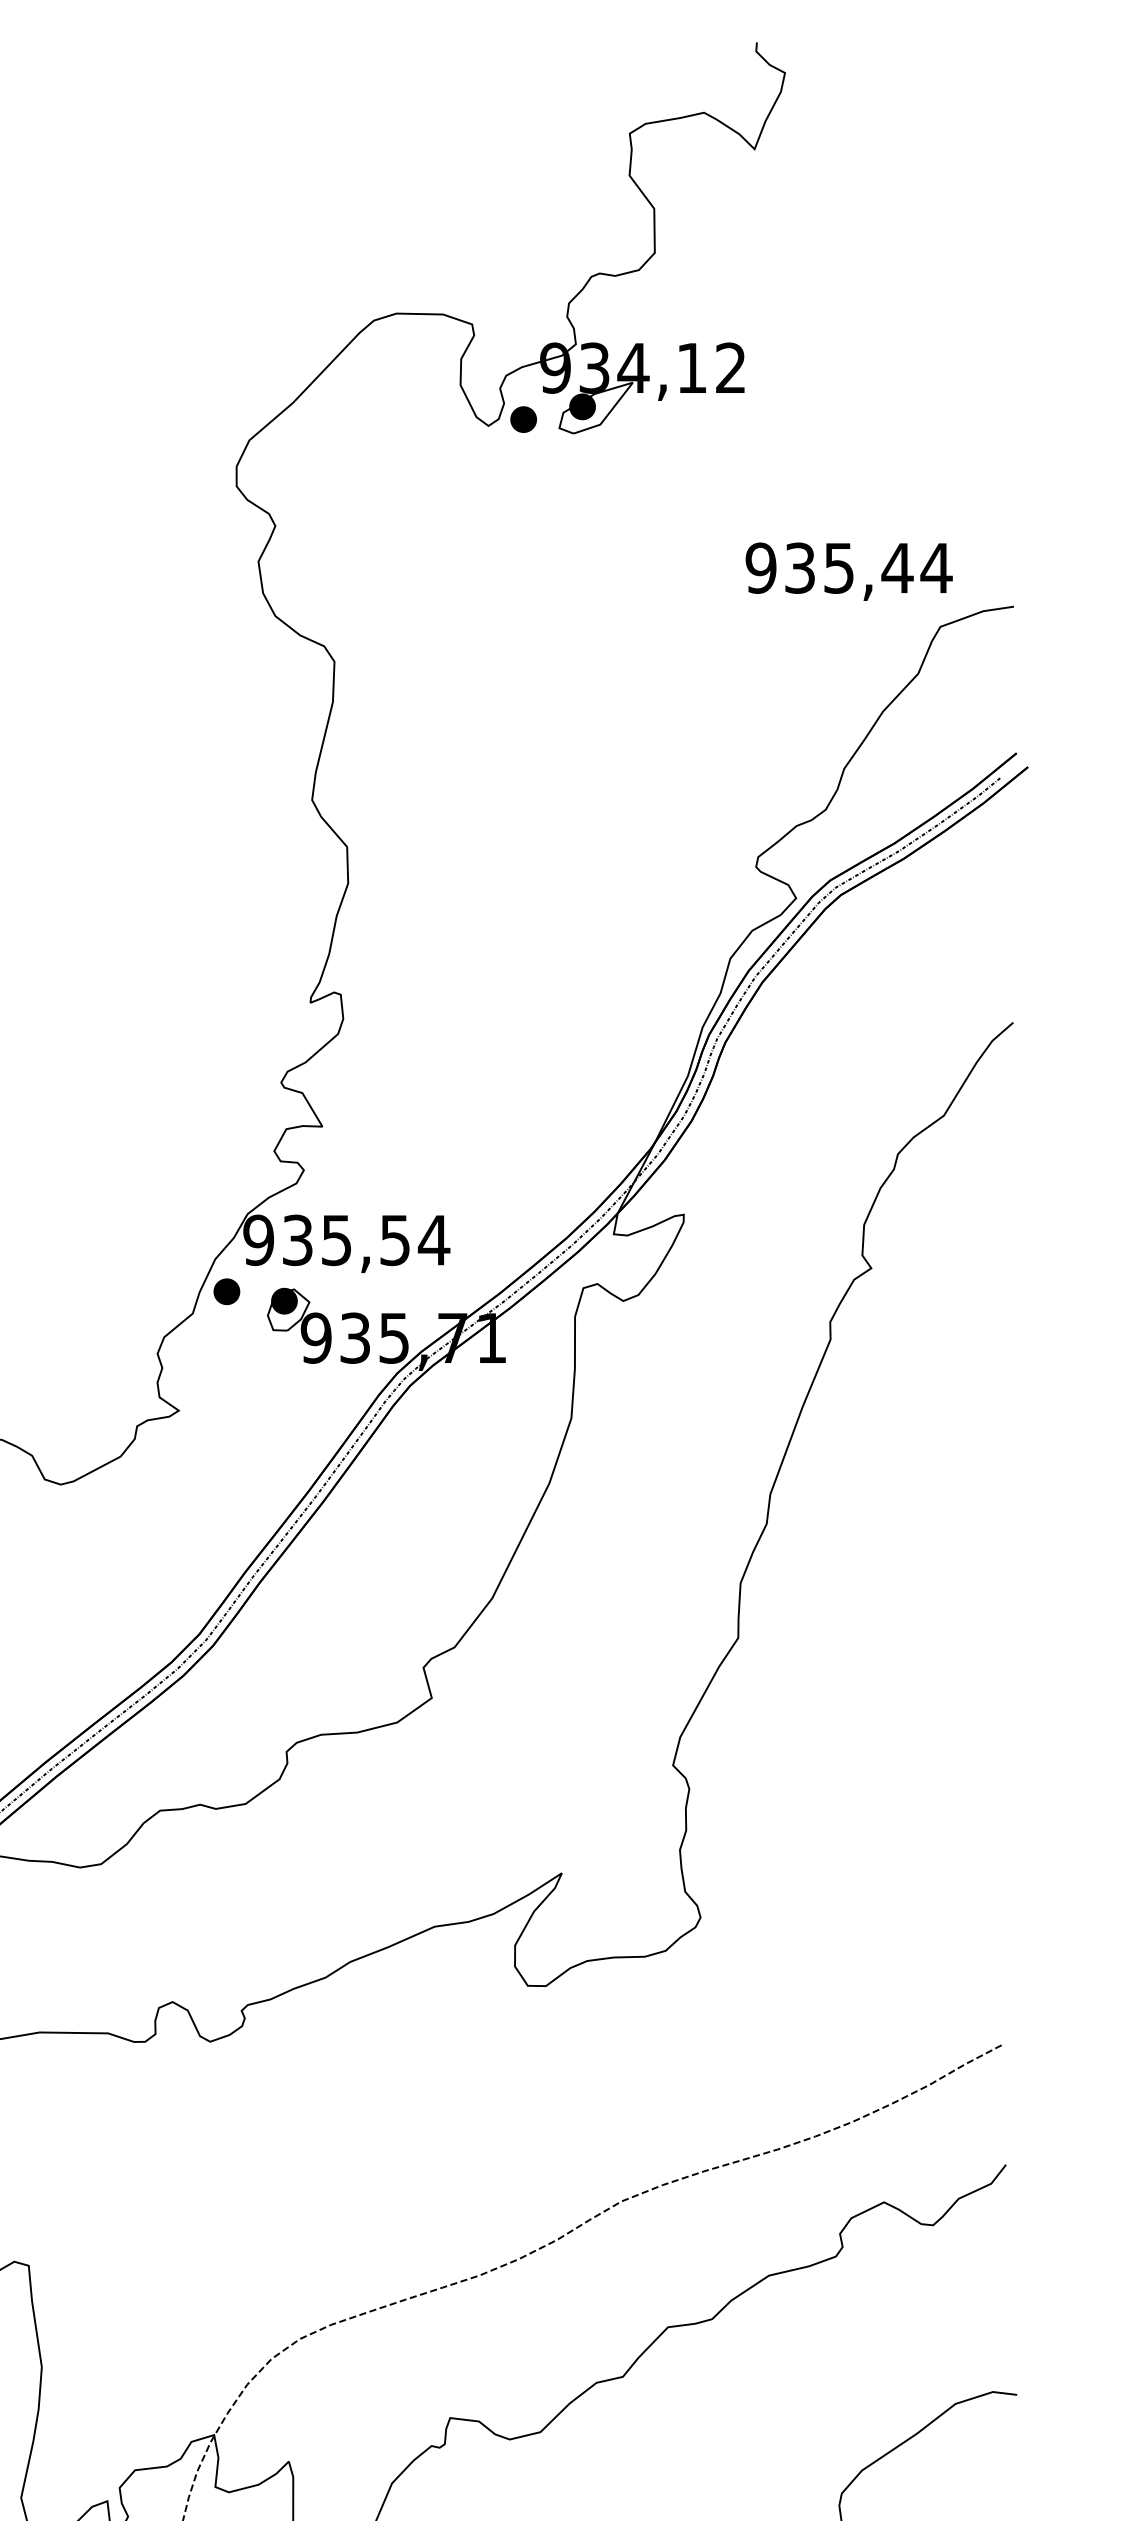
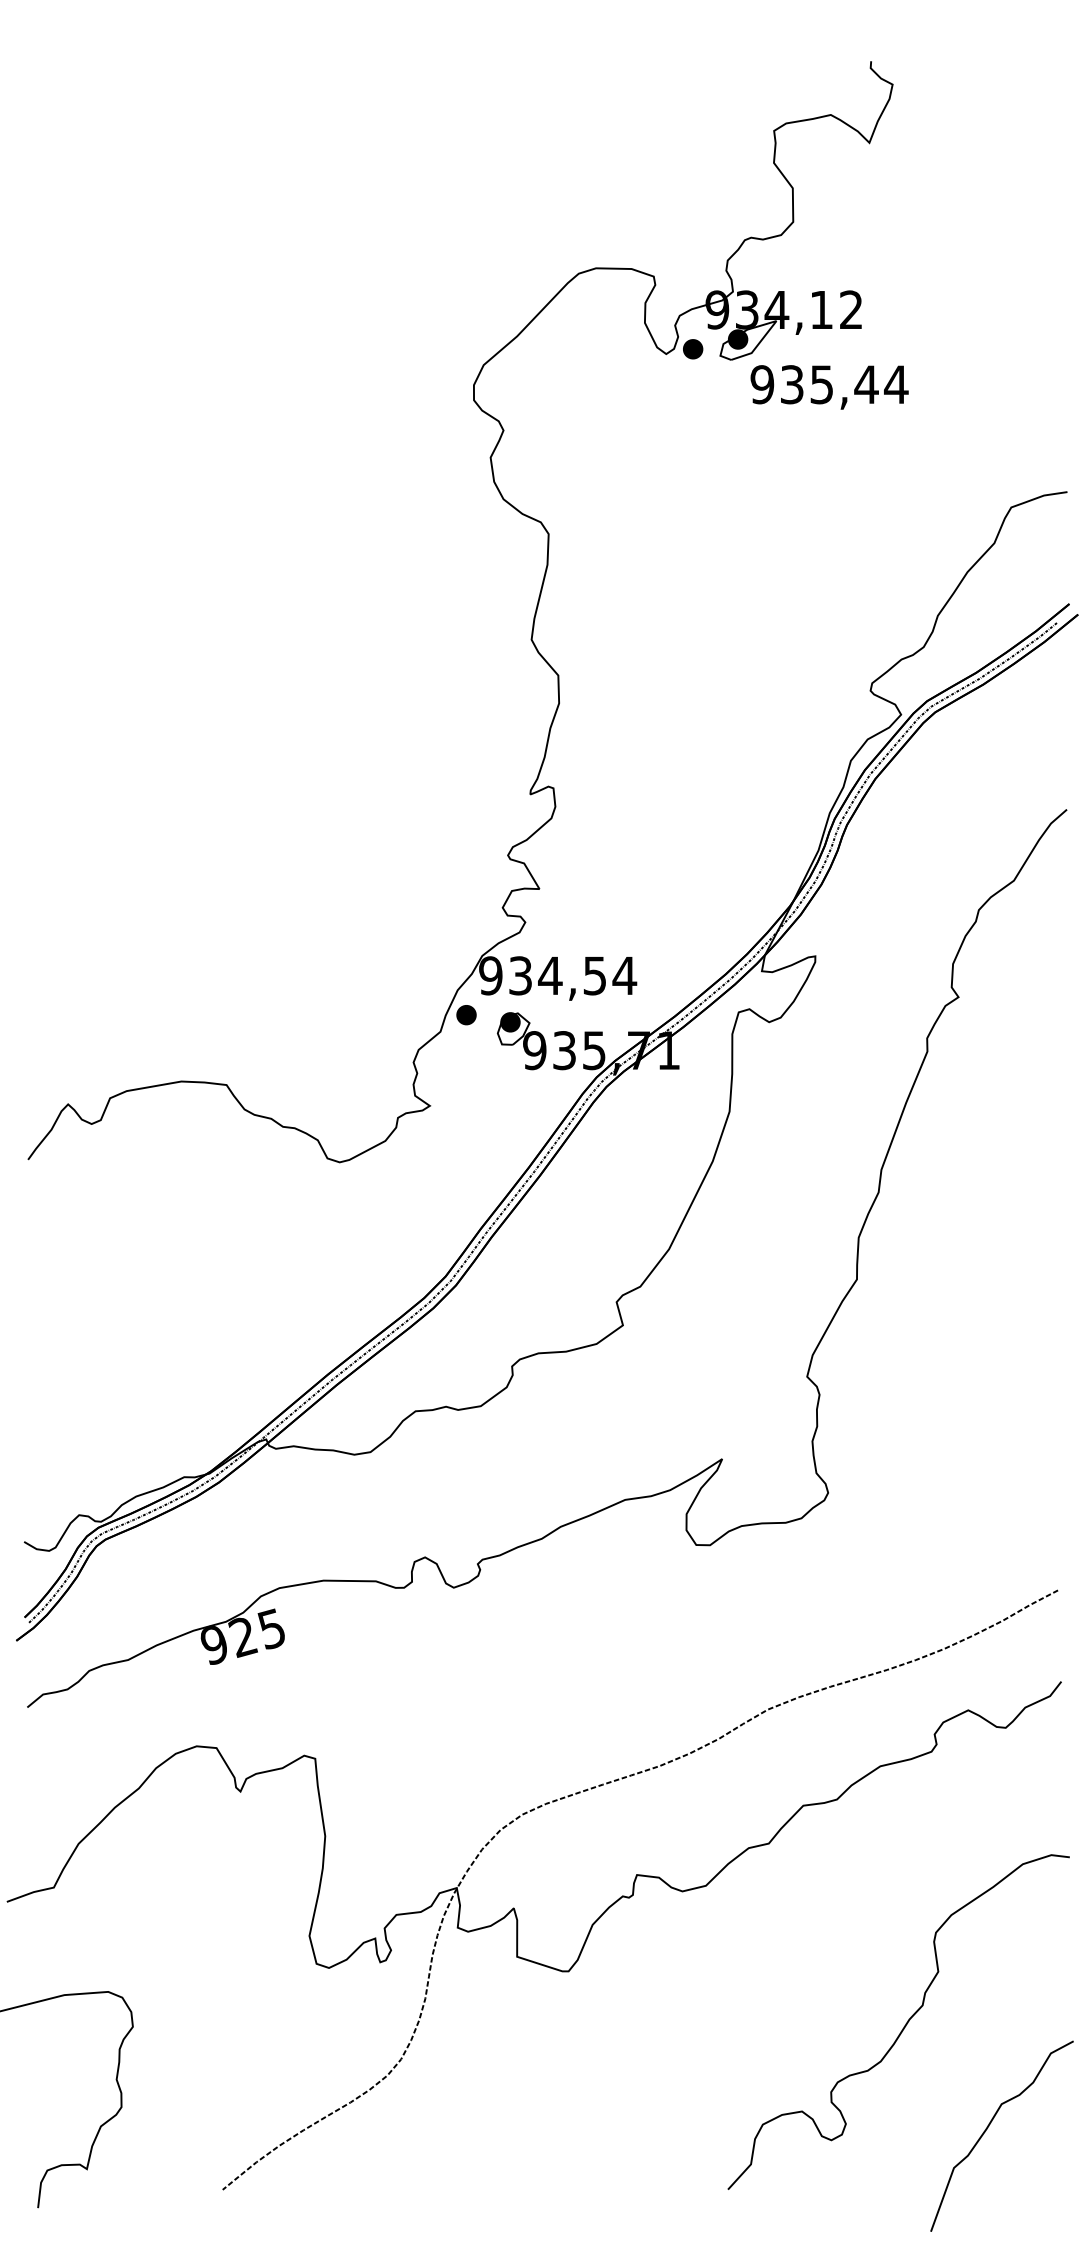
text: (849, 571) -> (829, 387), moved
text: (336, 1239) -> (550, 975), 935,54 -> 934,54

